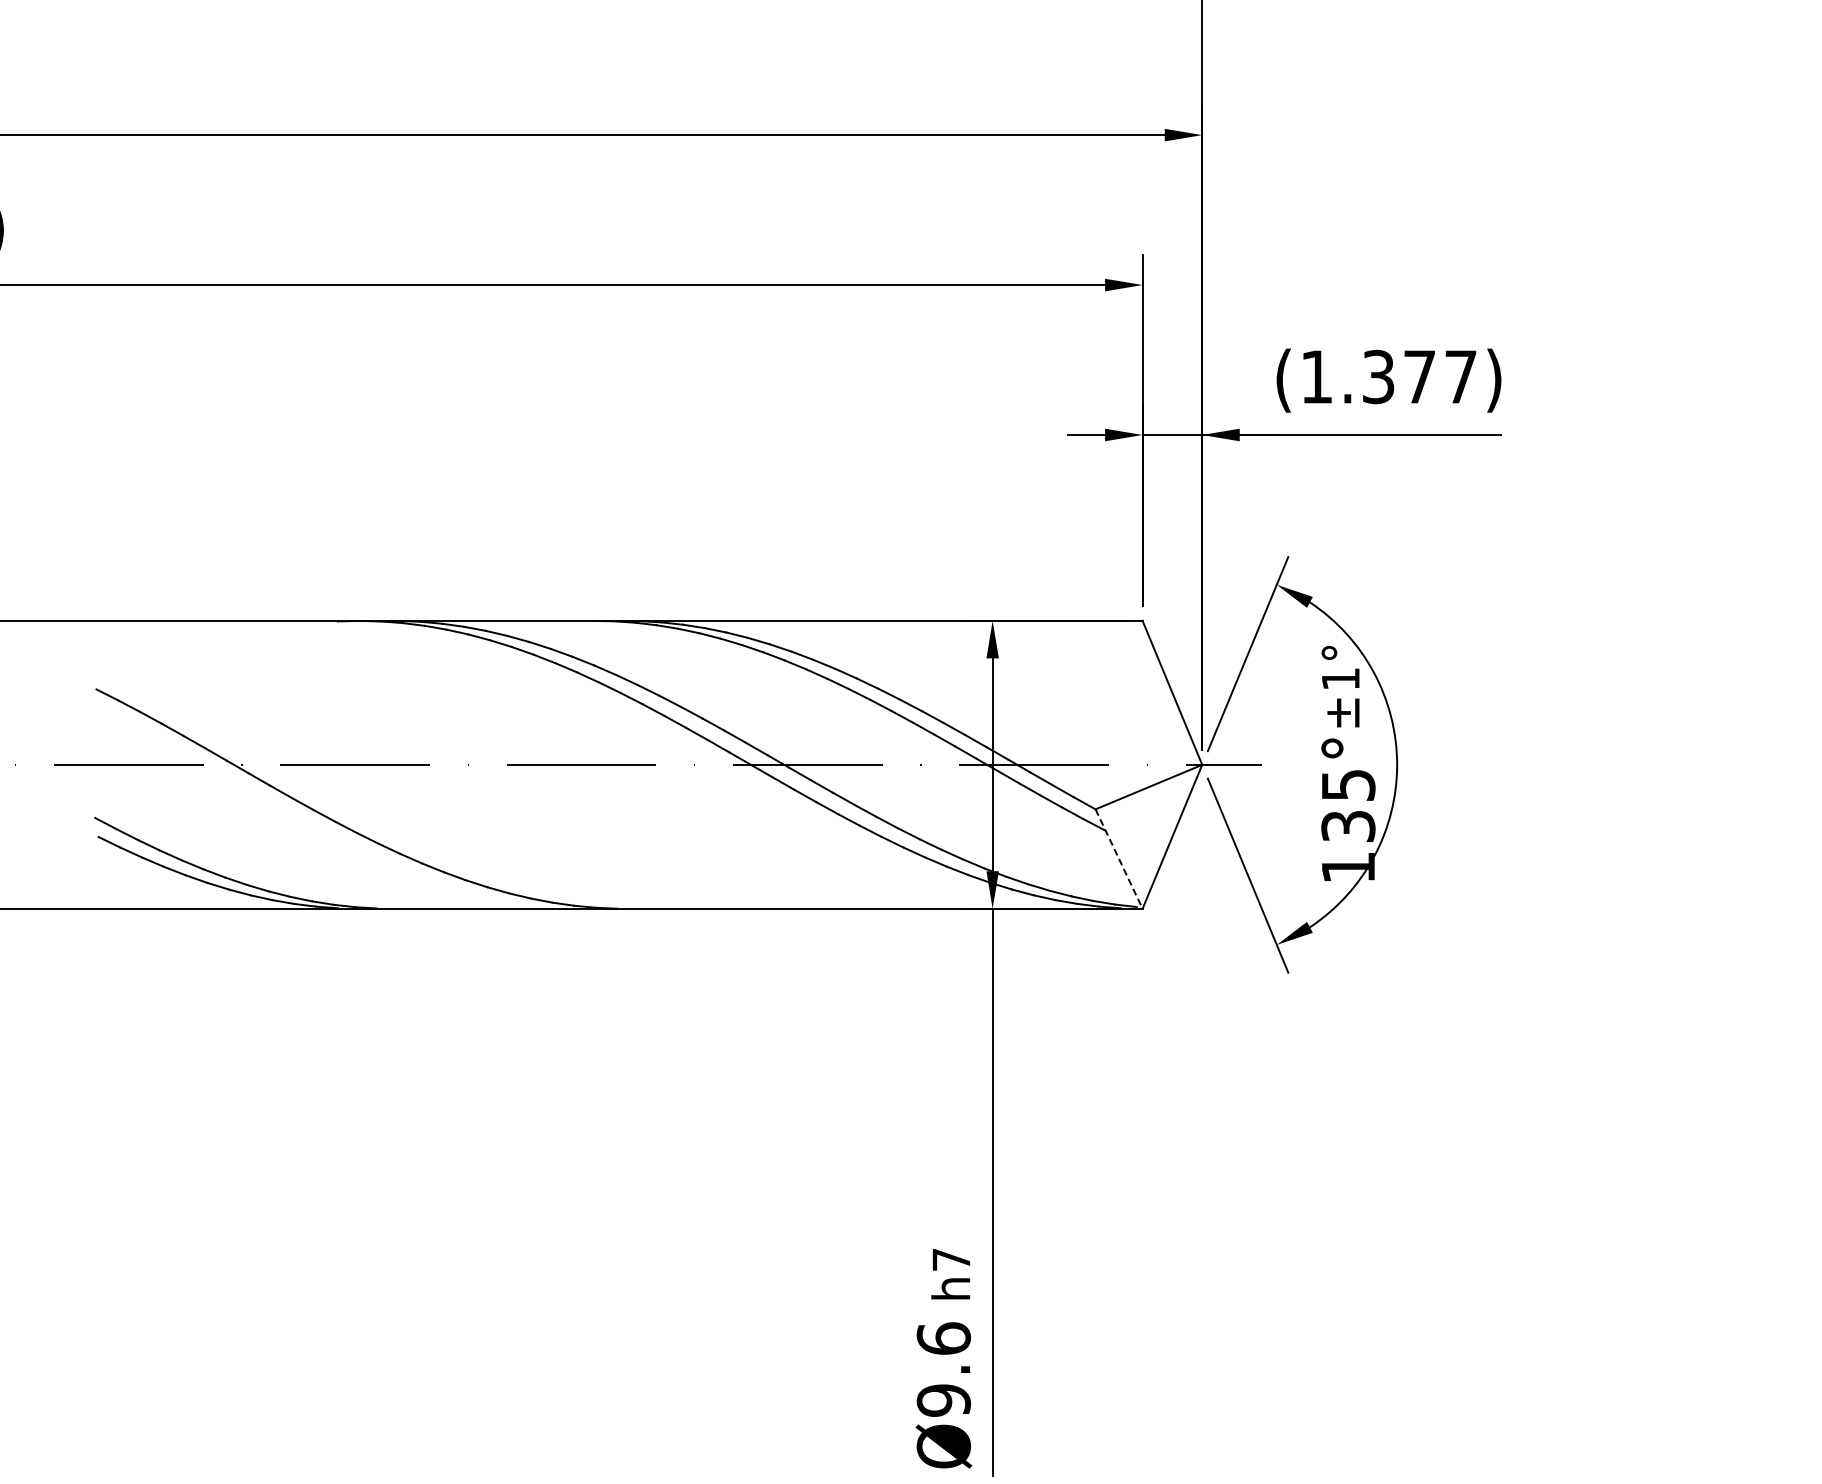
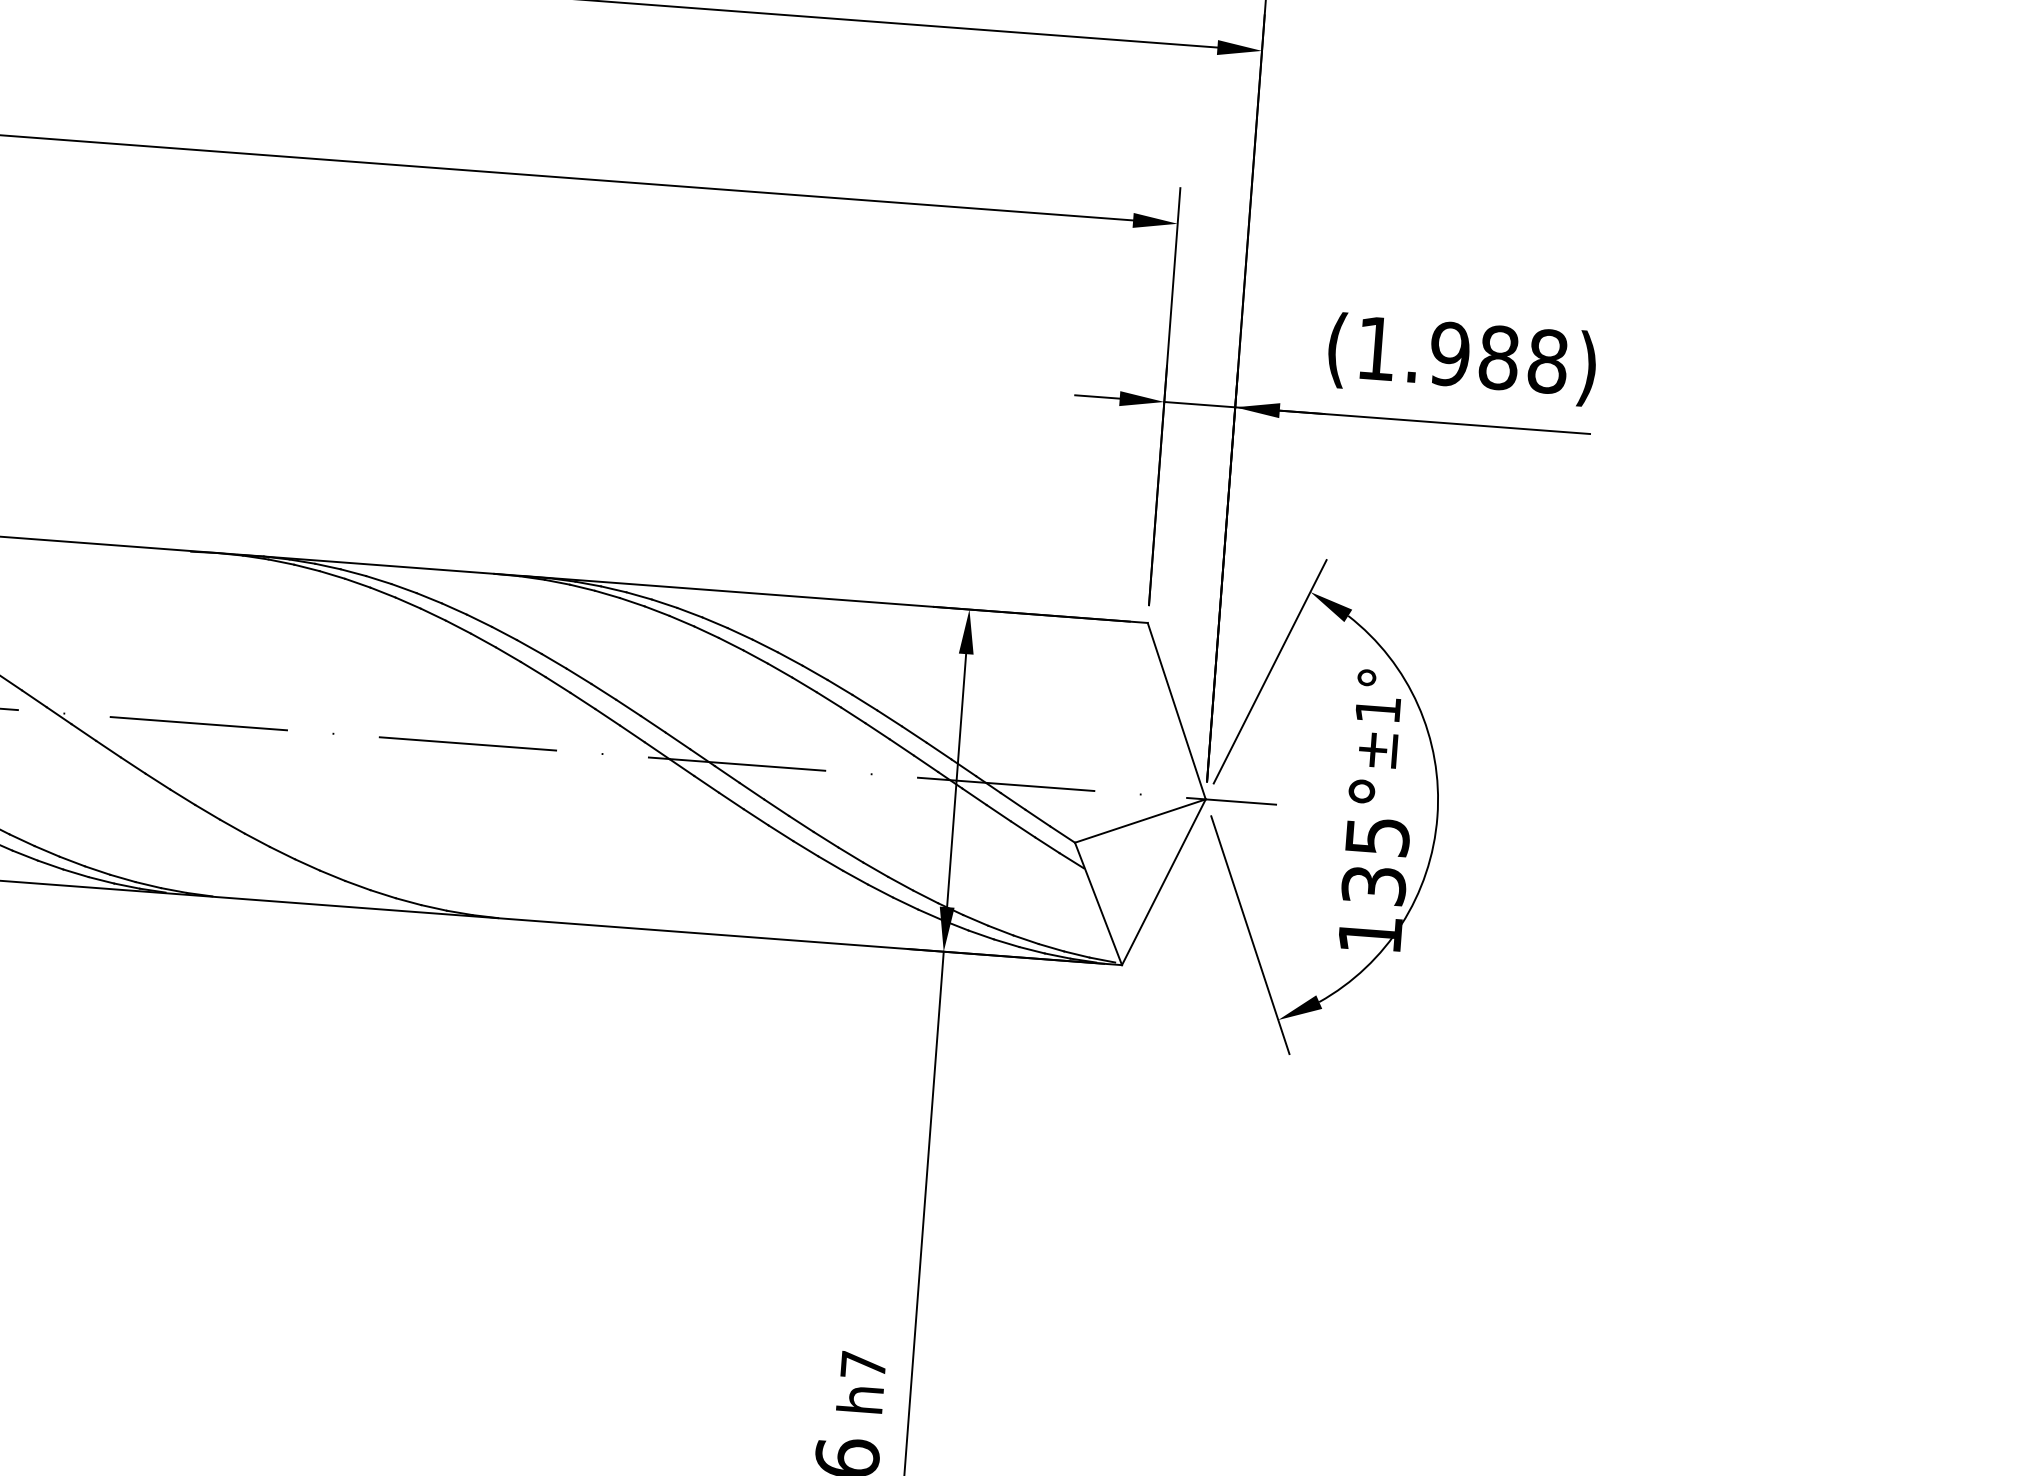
text: (1419, 376) -> (1498, 357), (1.377) -> (1.988)
line: (1119, 859) -> (1098, 904), dashed -> solid

